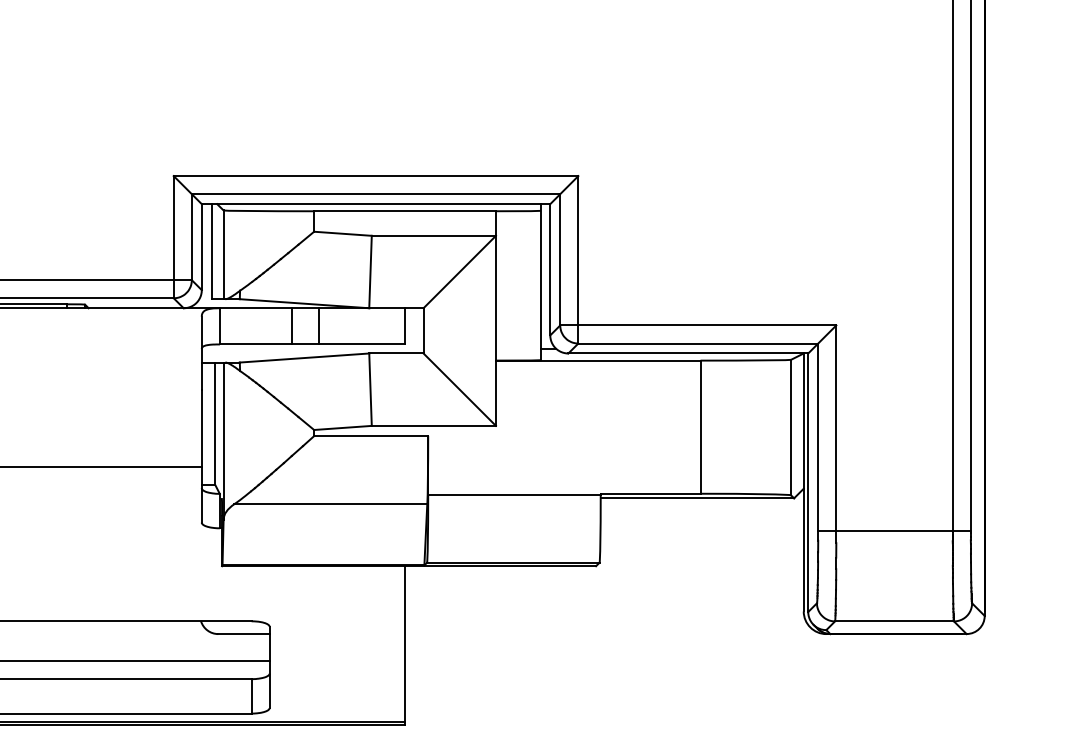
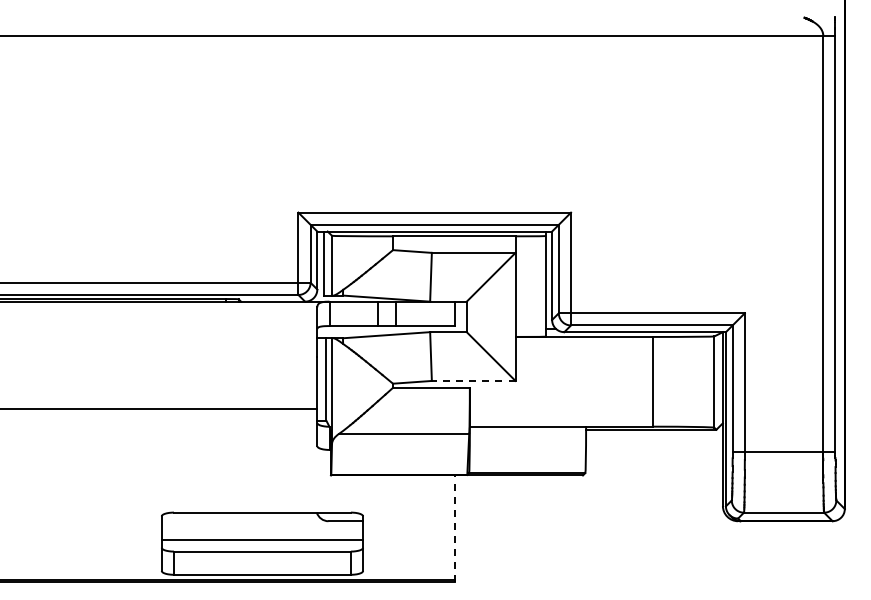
line: (433, 425) -> (473, 380), solid -> dashed
line: (405, 644) -> (454, 528), solid -> dashed

